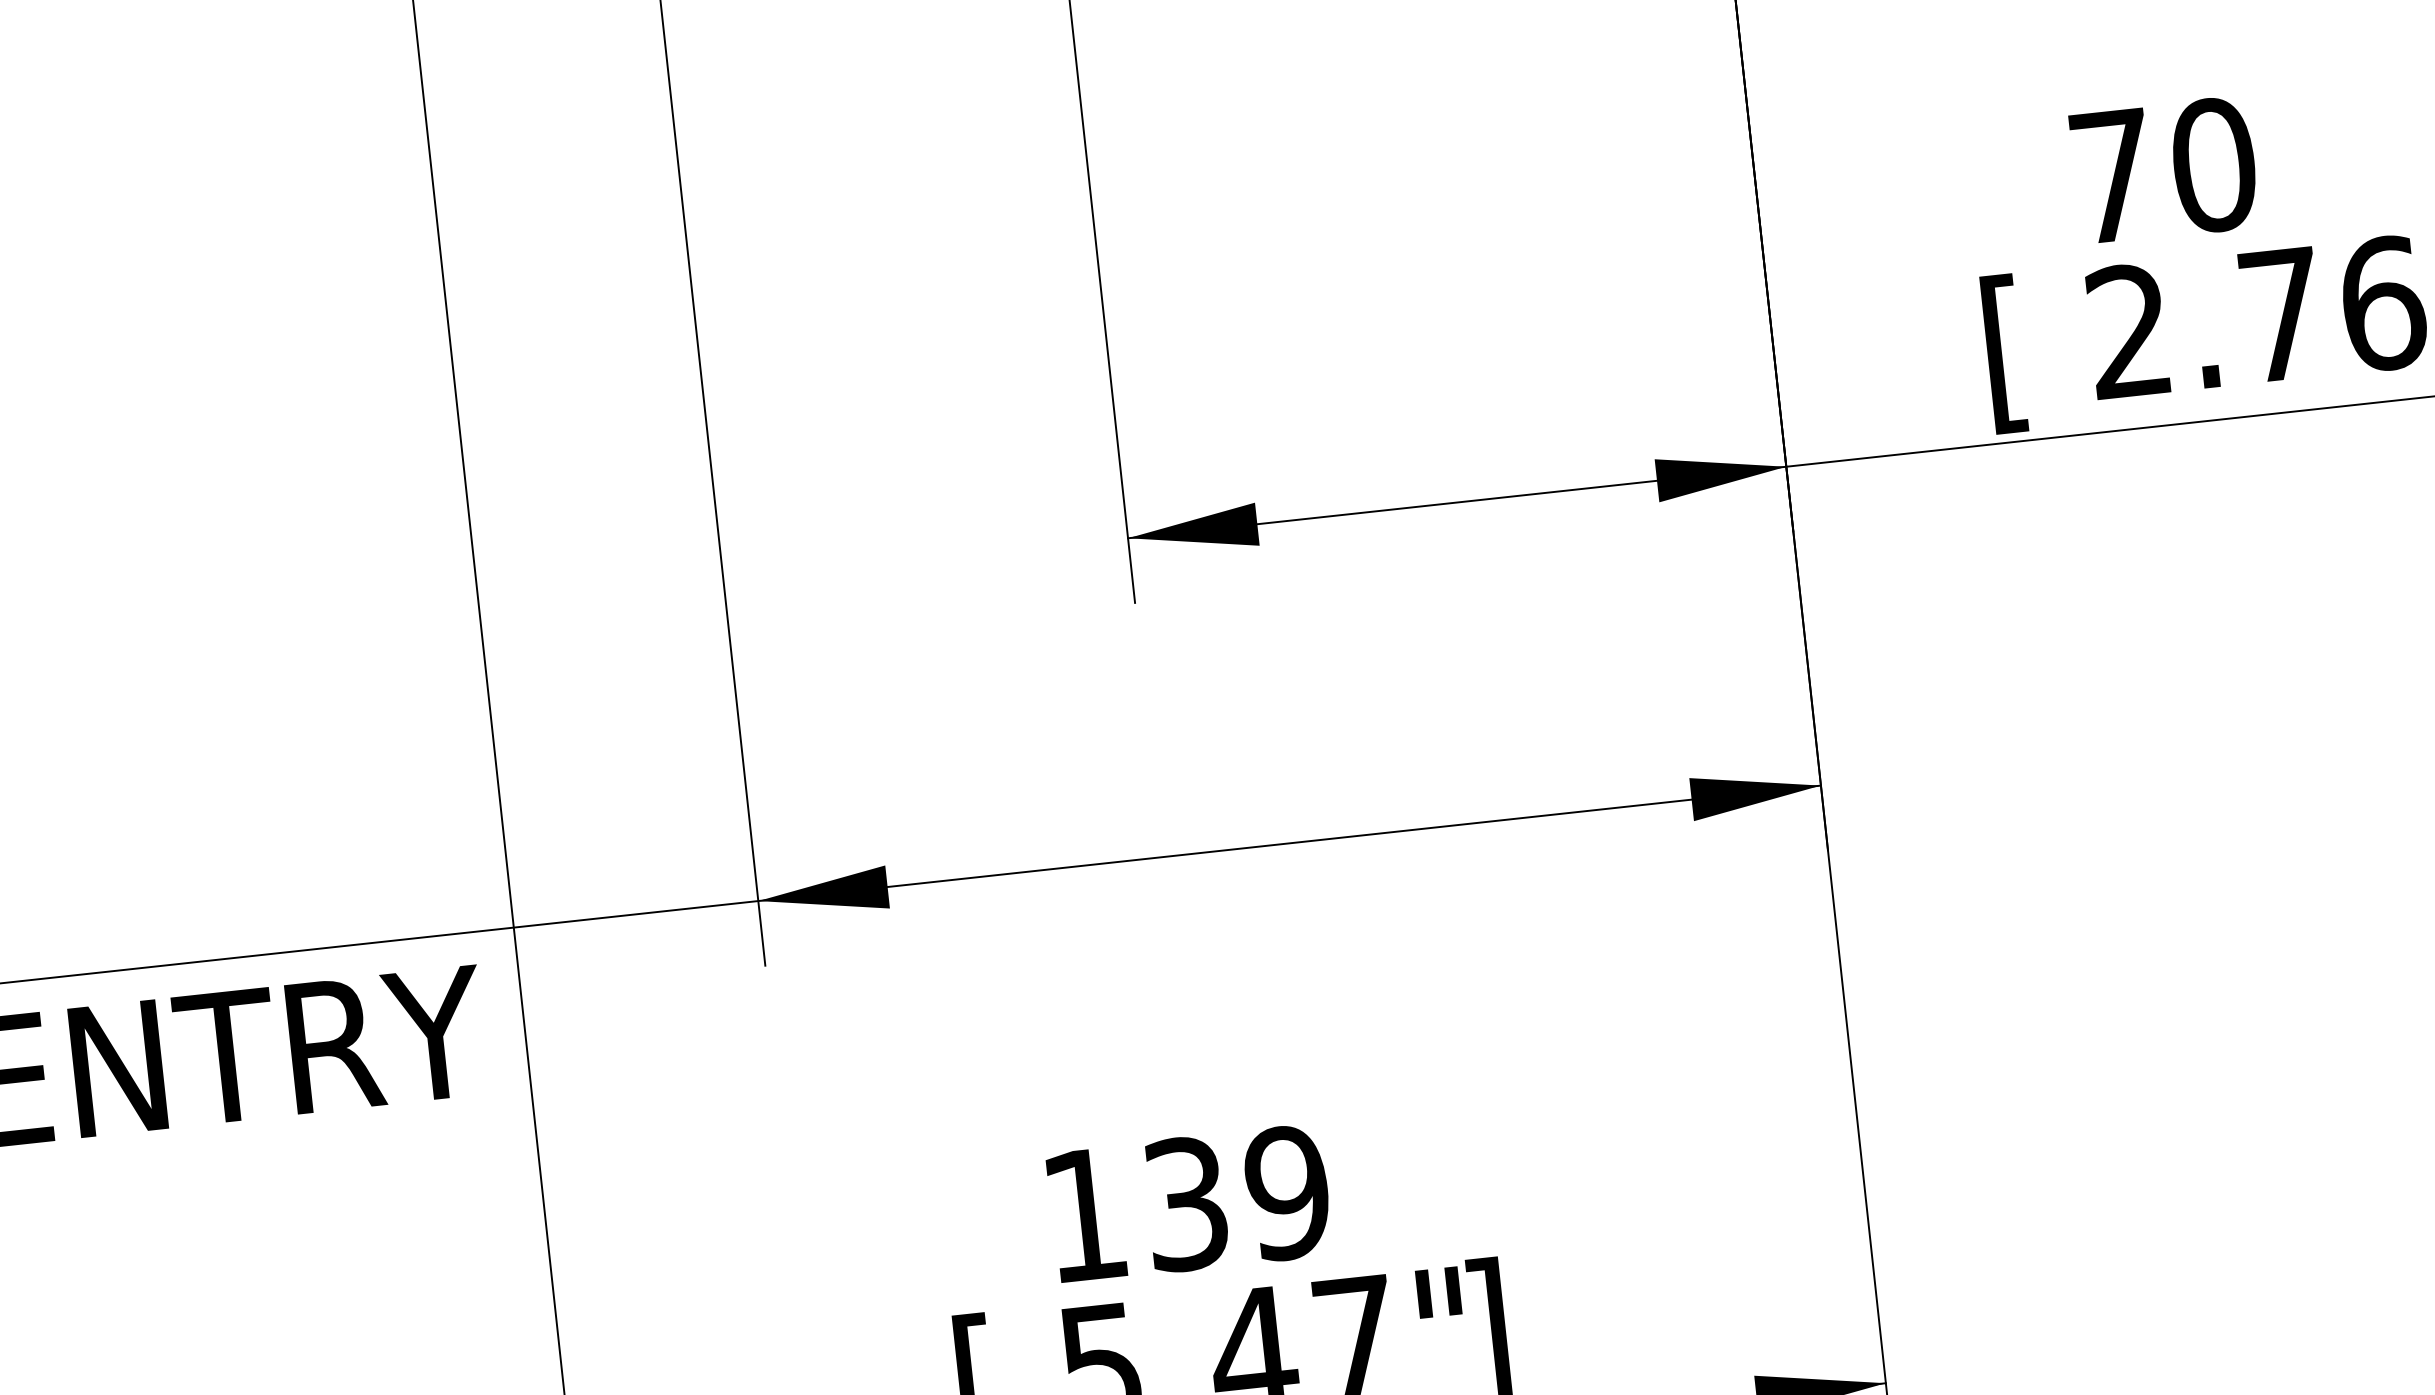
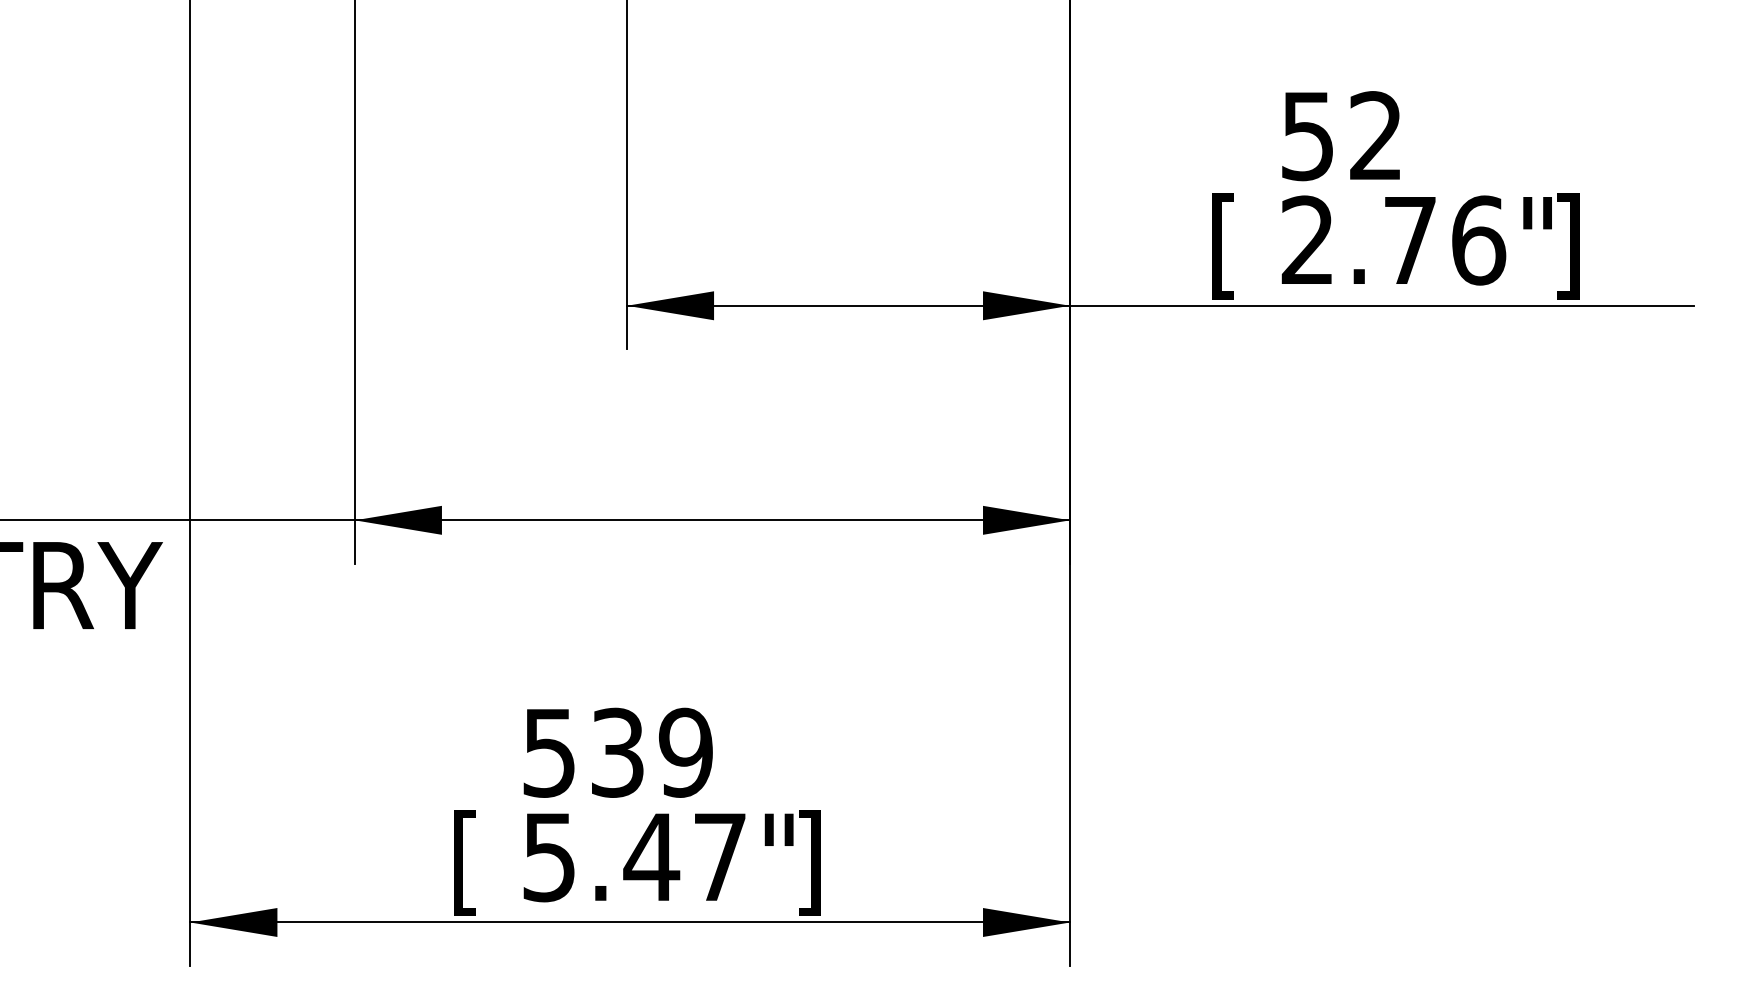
text: (2163, 171) -> (1342, 136), 70 -> 52
text: (1083, 1216) -> (548, 753), 139 -> 539

